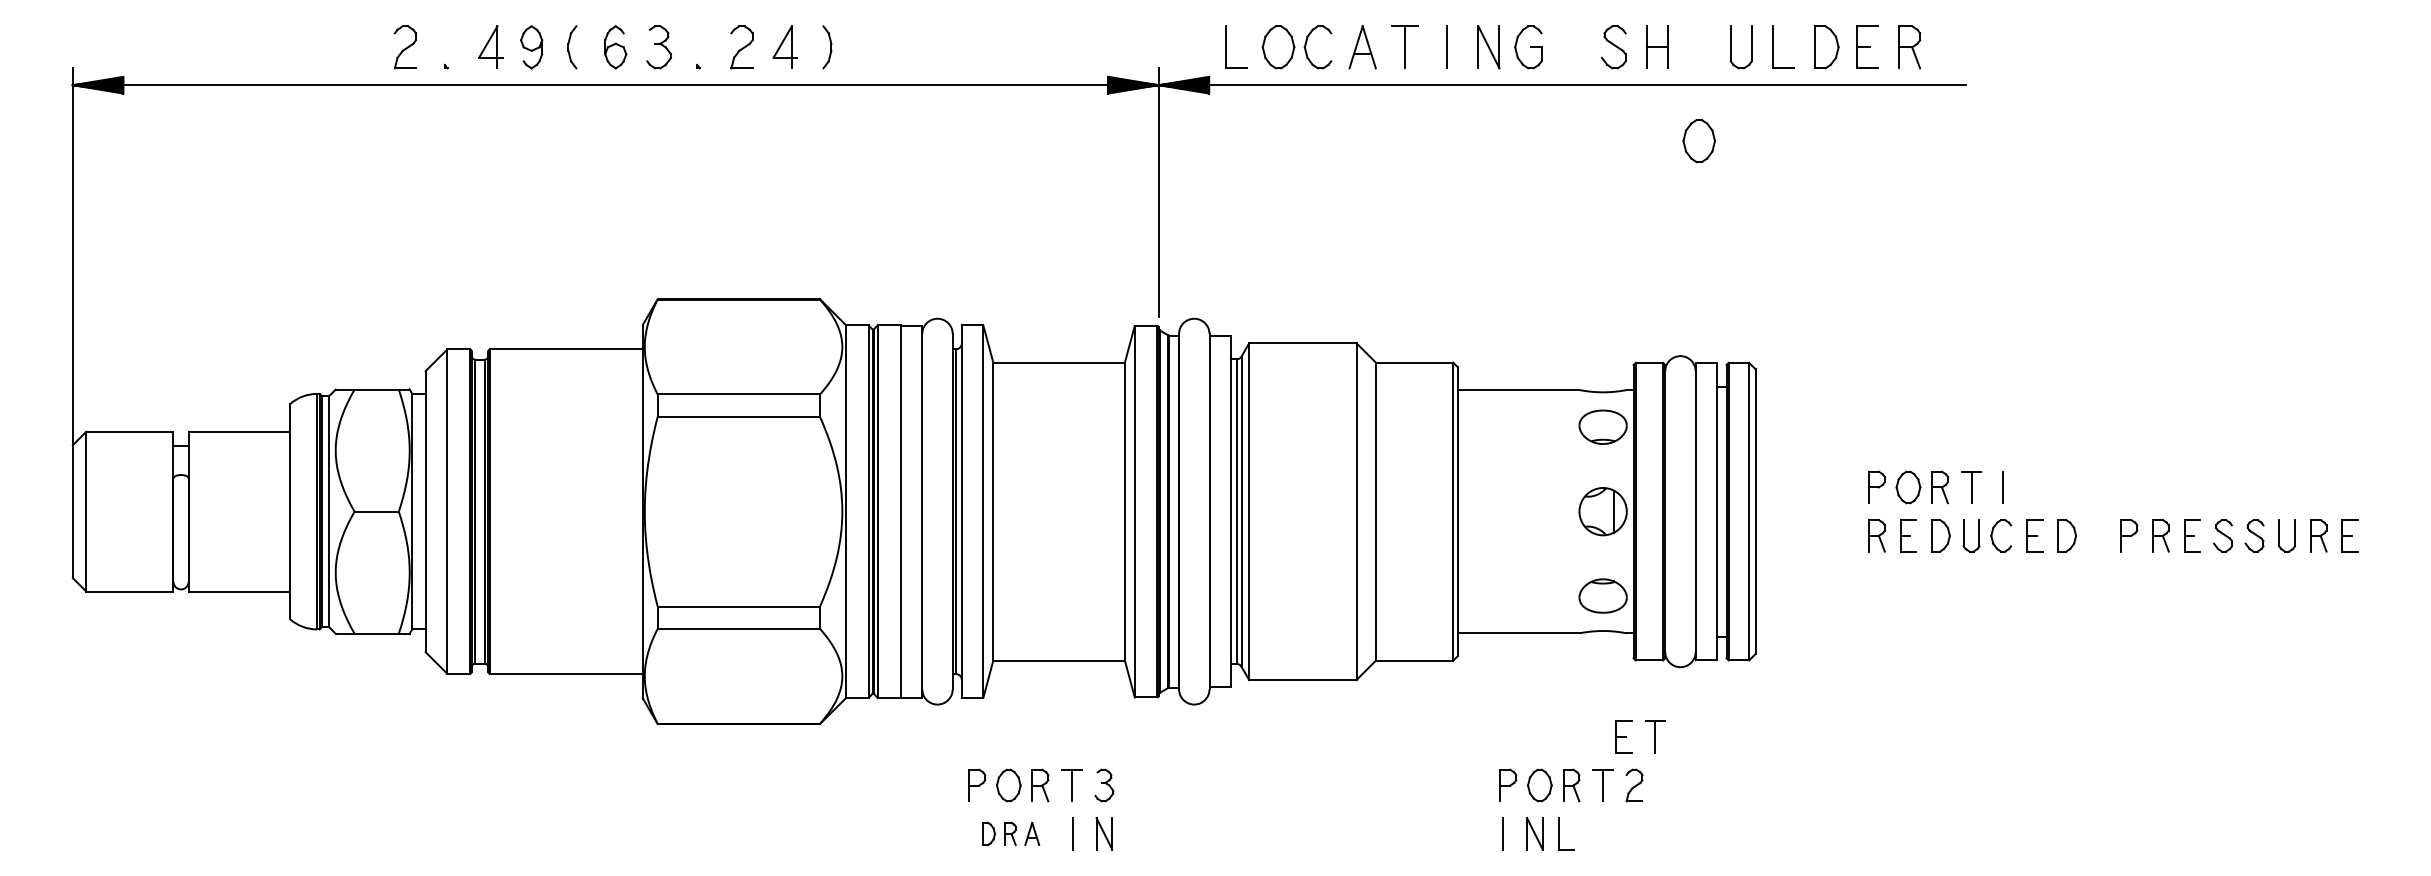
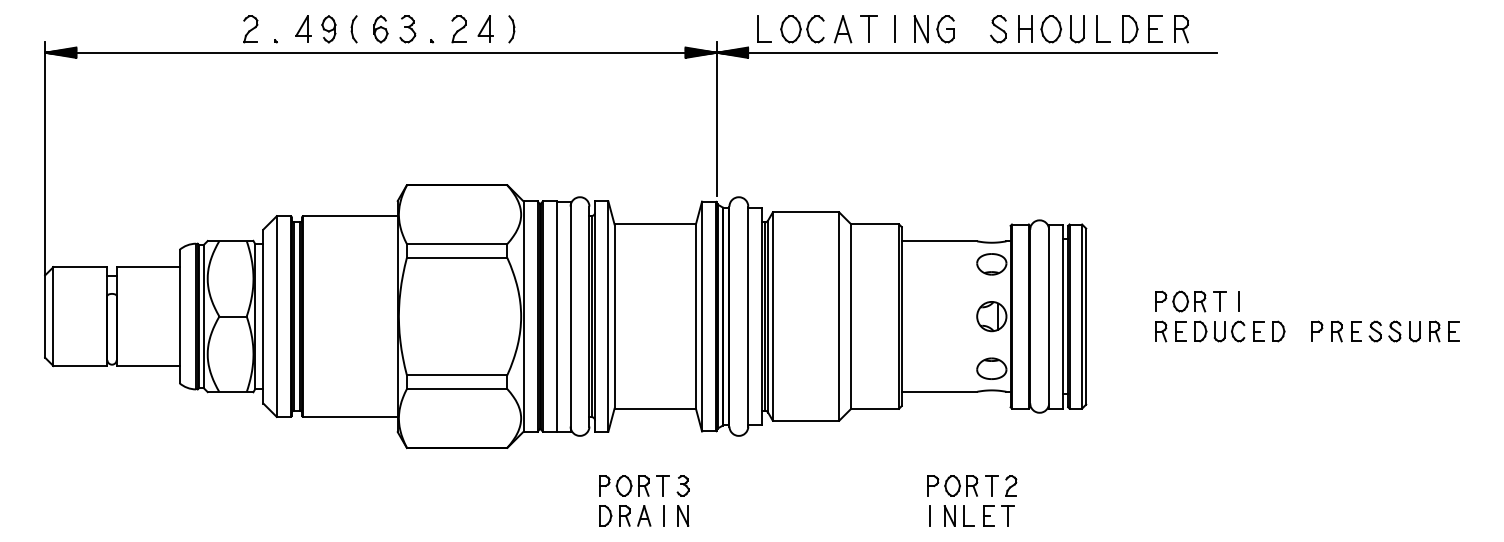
part: (1699, 141) -> (1051, 29), moved
part: (1626, 736) -> (990, 515), moved
part: (1011, 833) -> (625, 515), size x1.43

